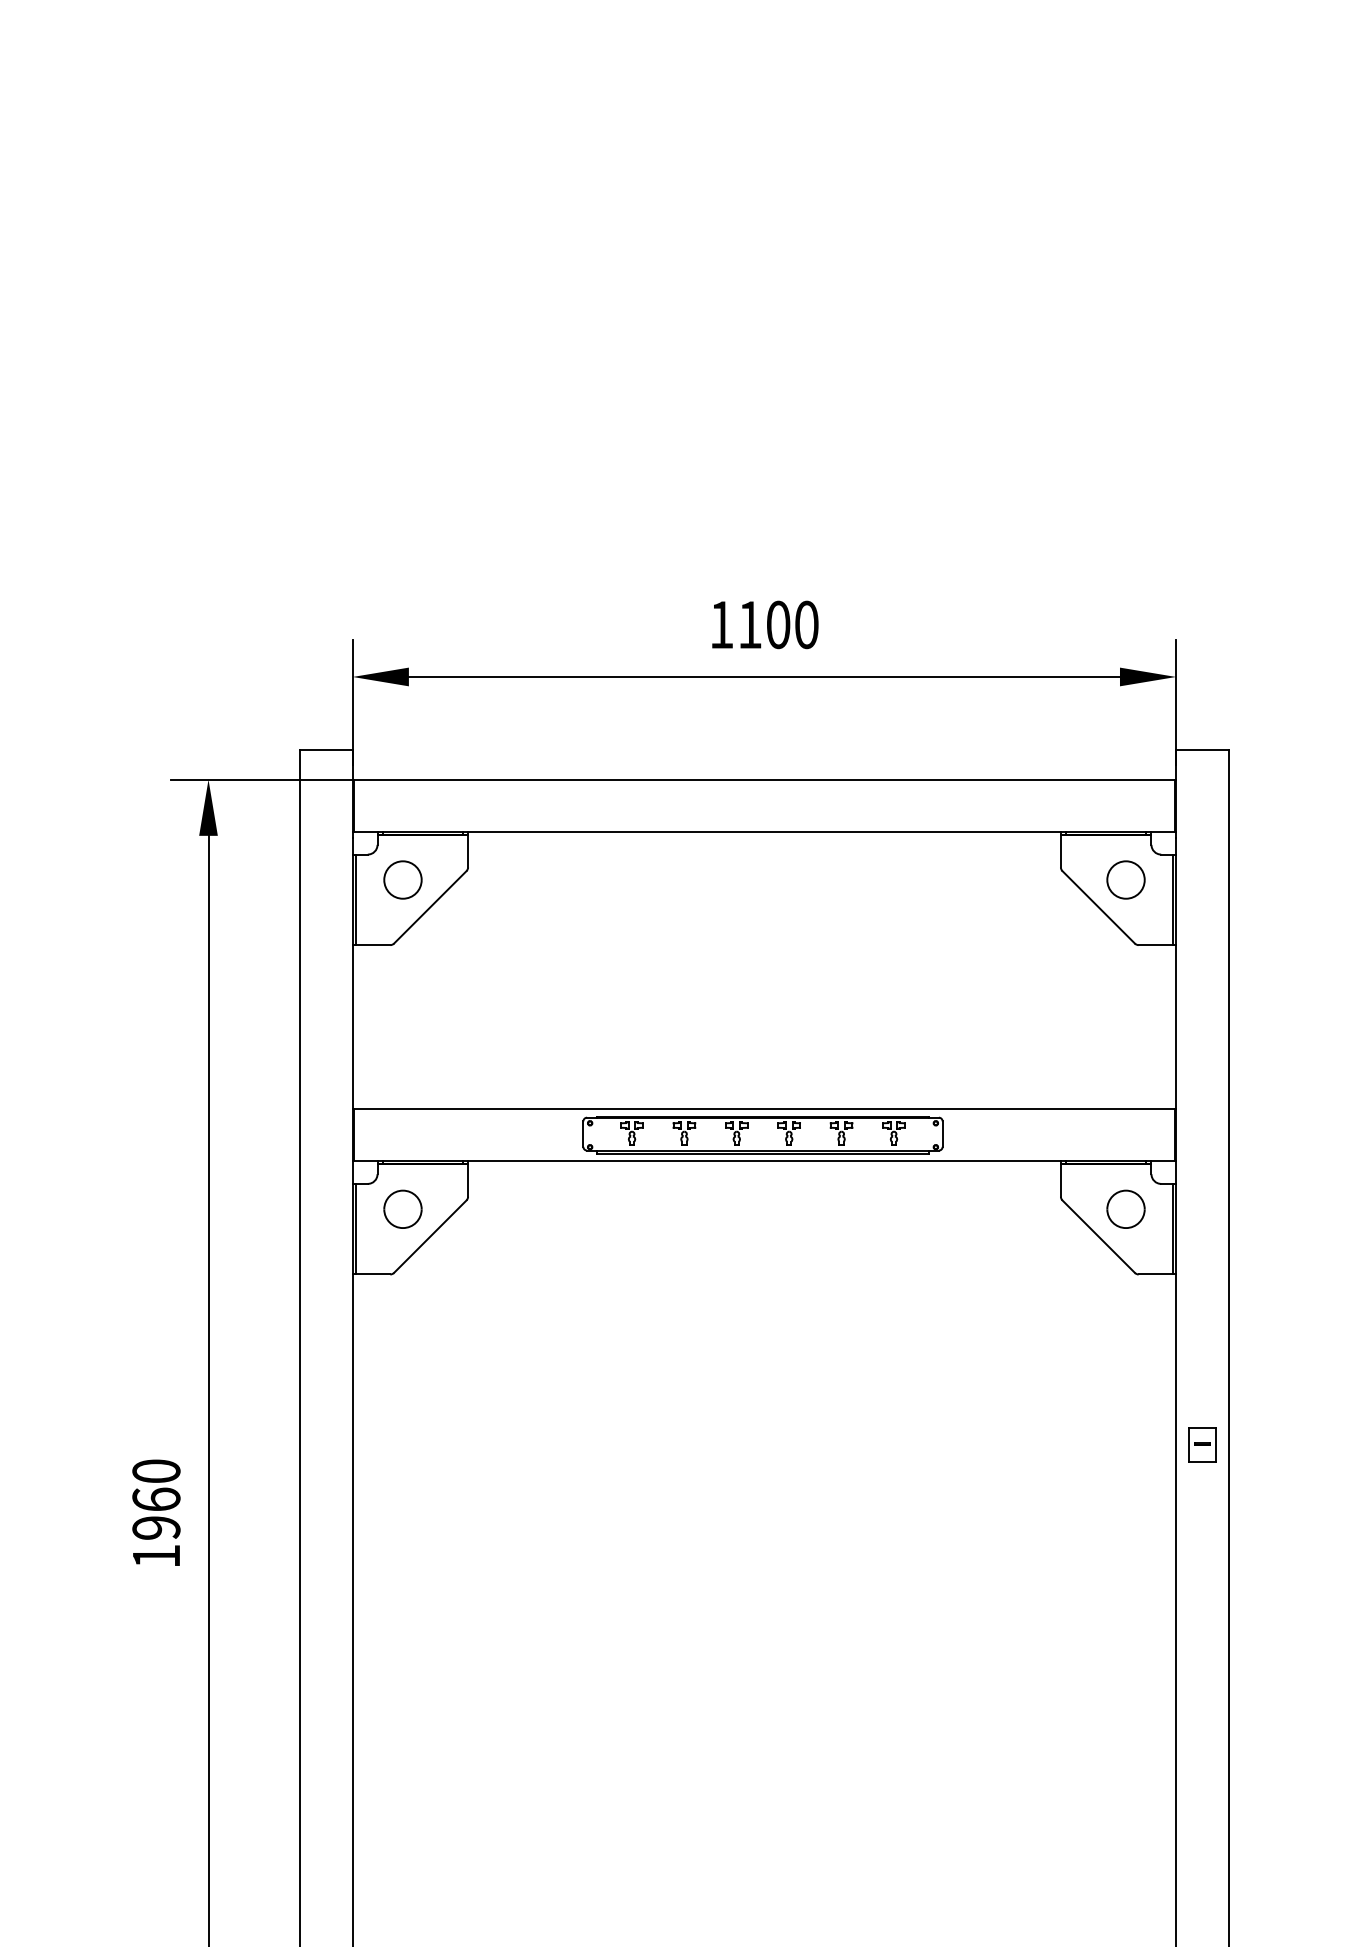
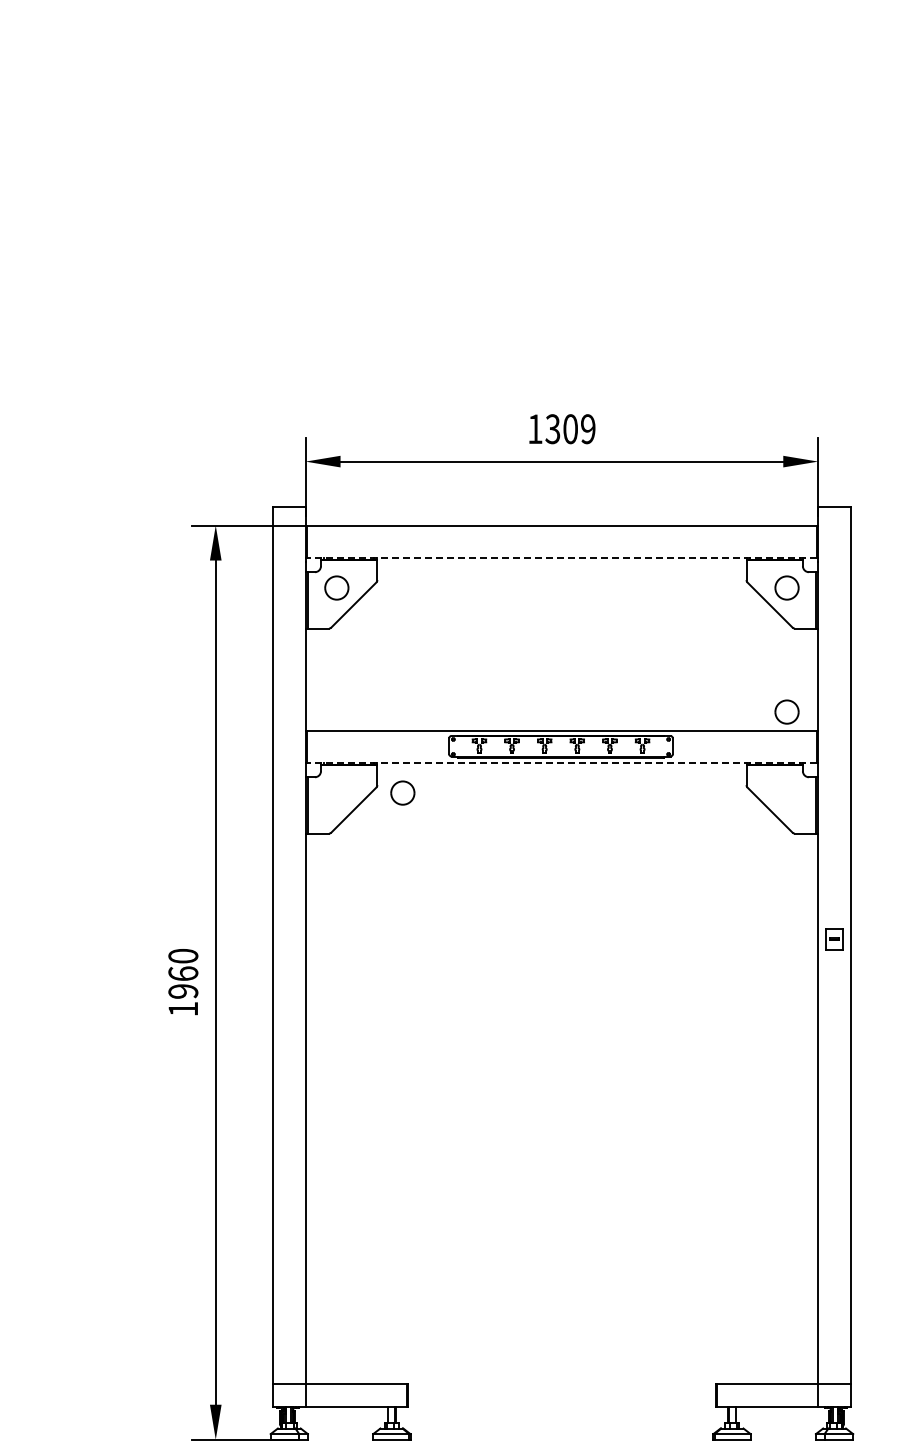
text: (778, 625) -> (570, 429), 1100 -> 1309
line: (763, 832) -> (561, 558), solid -> dashed
line: (763, 1161) -> (561, 763), solid -> dashed
part: (402, 1208) -> (402, 792), moved
part: (1125, 1208) -> (786, 711), moved

